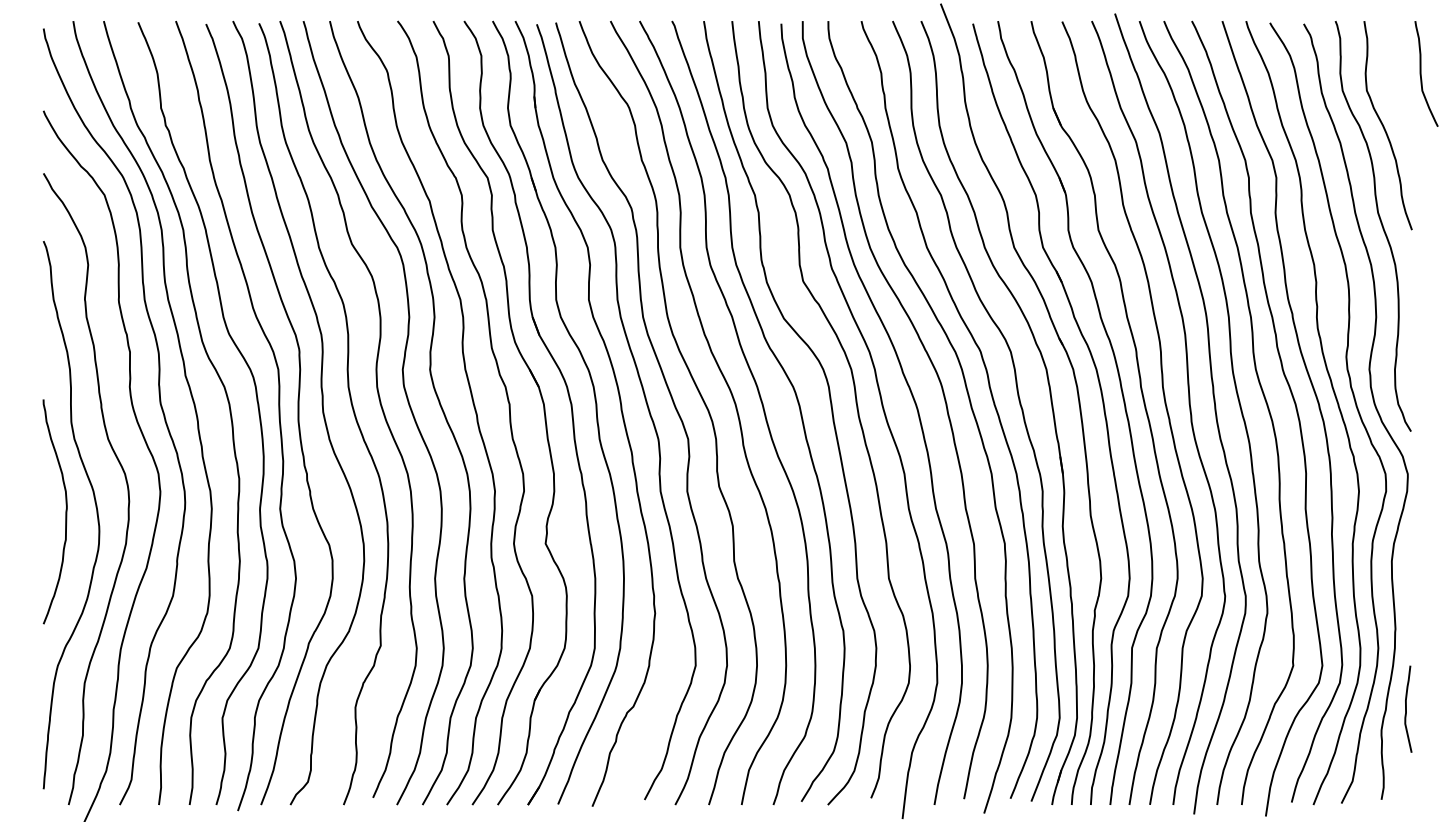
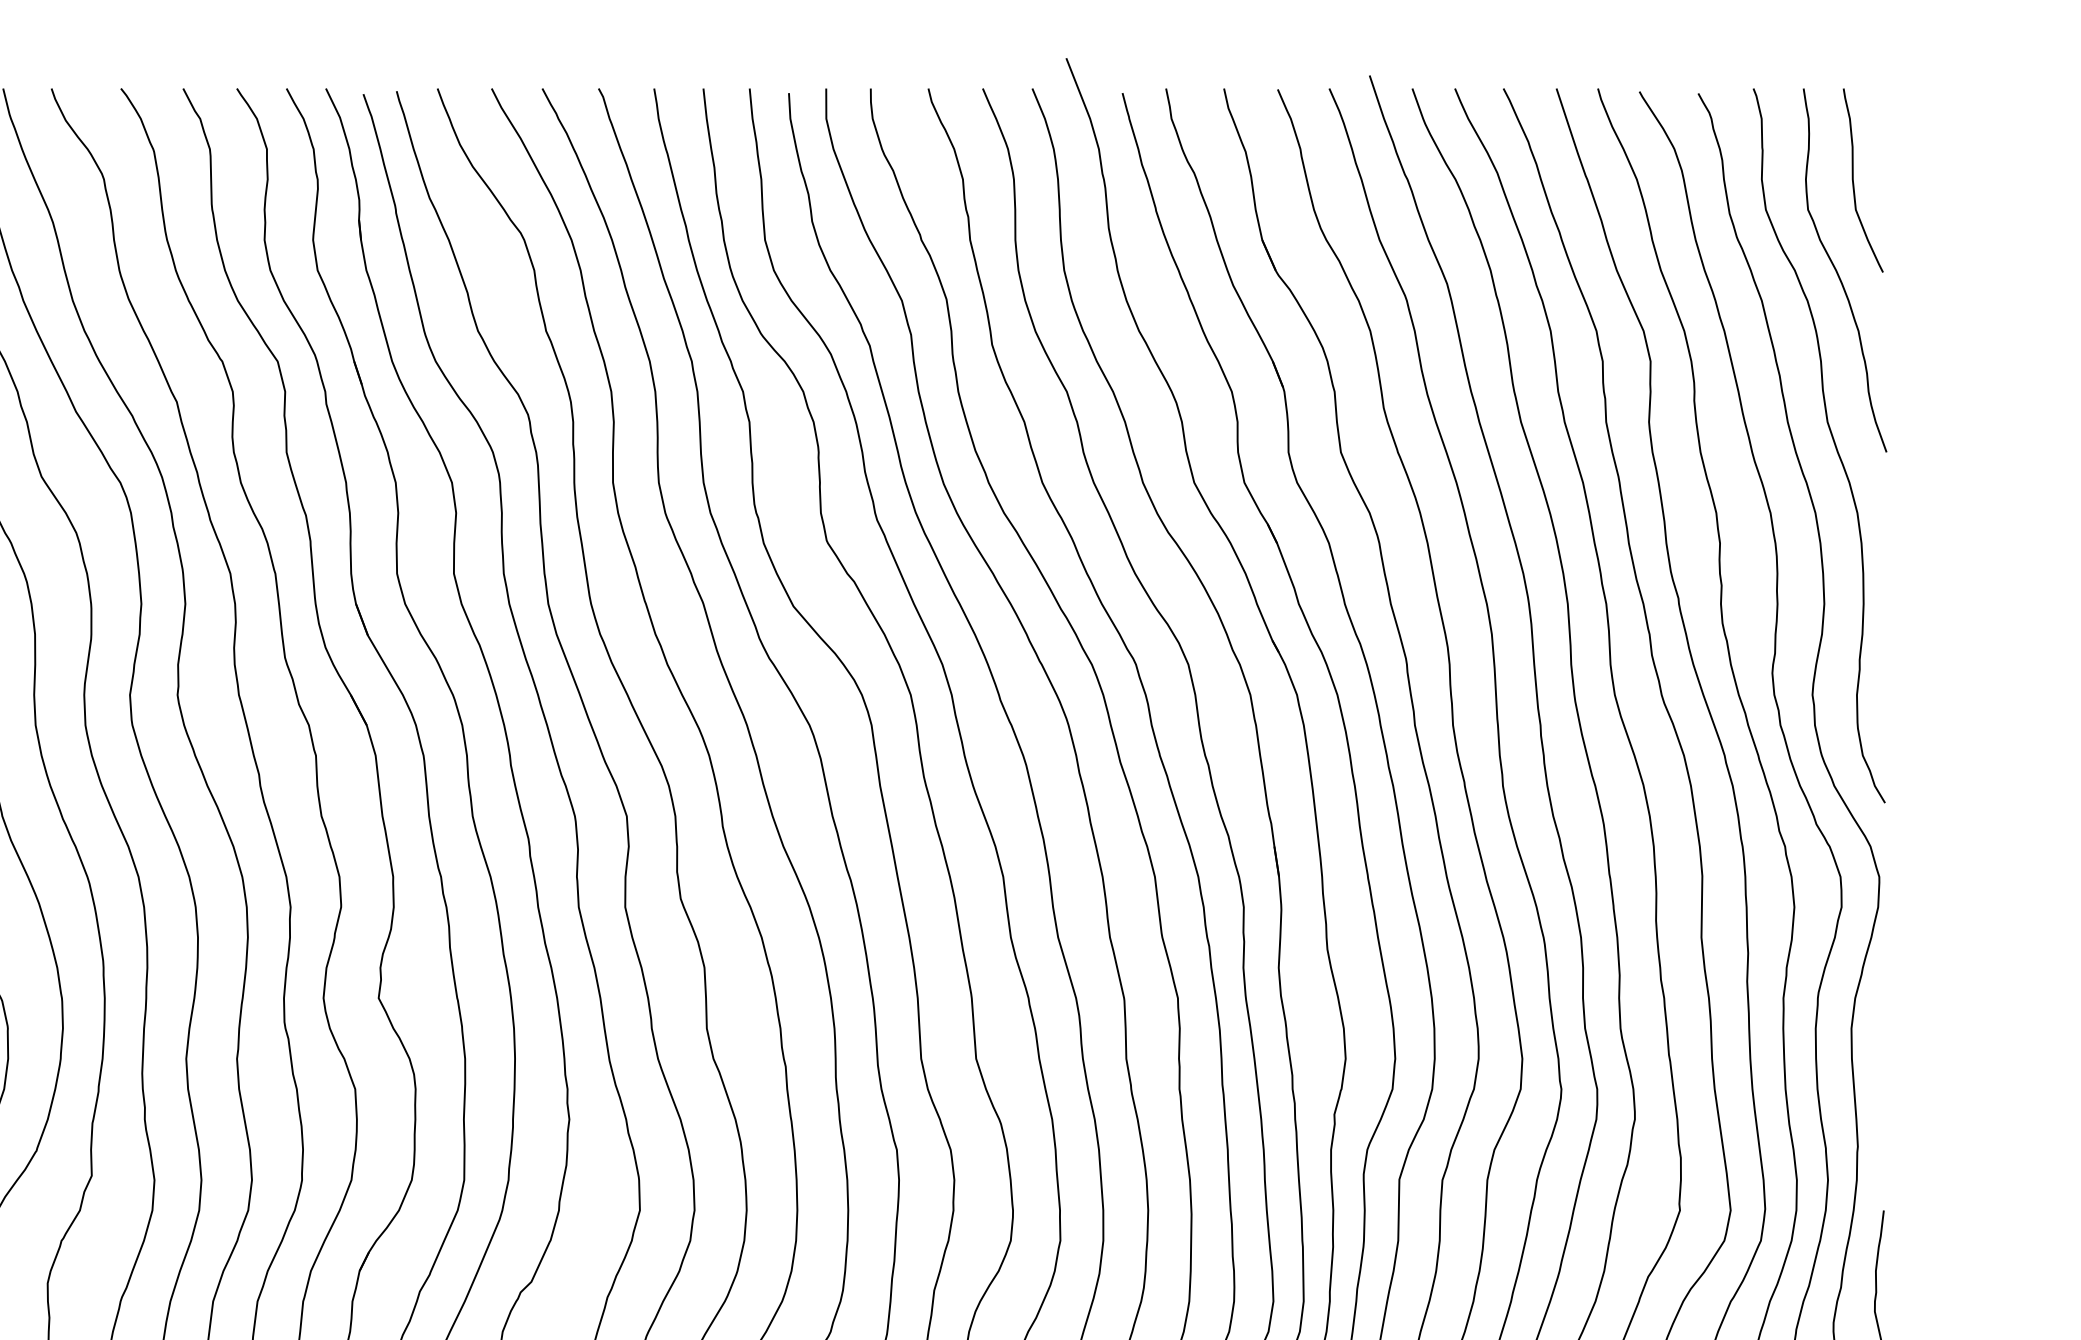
curve: (1421, 73) -> (1854, 179), moved

